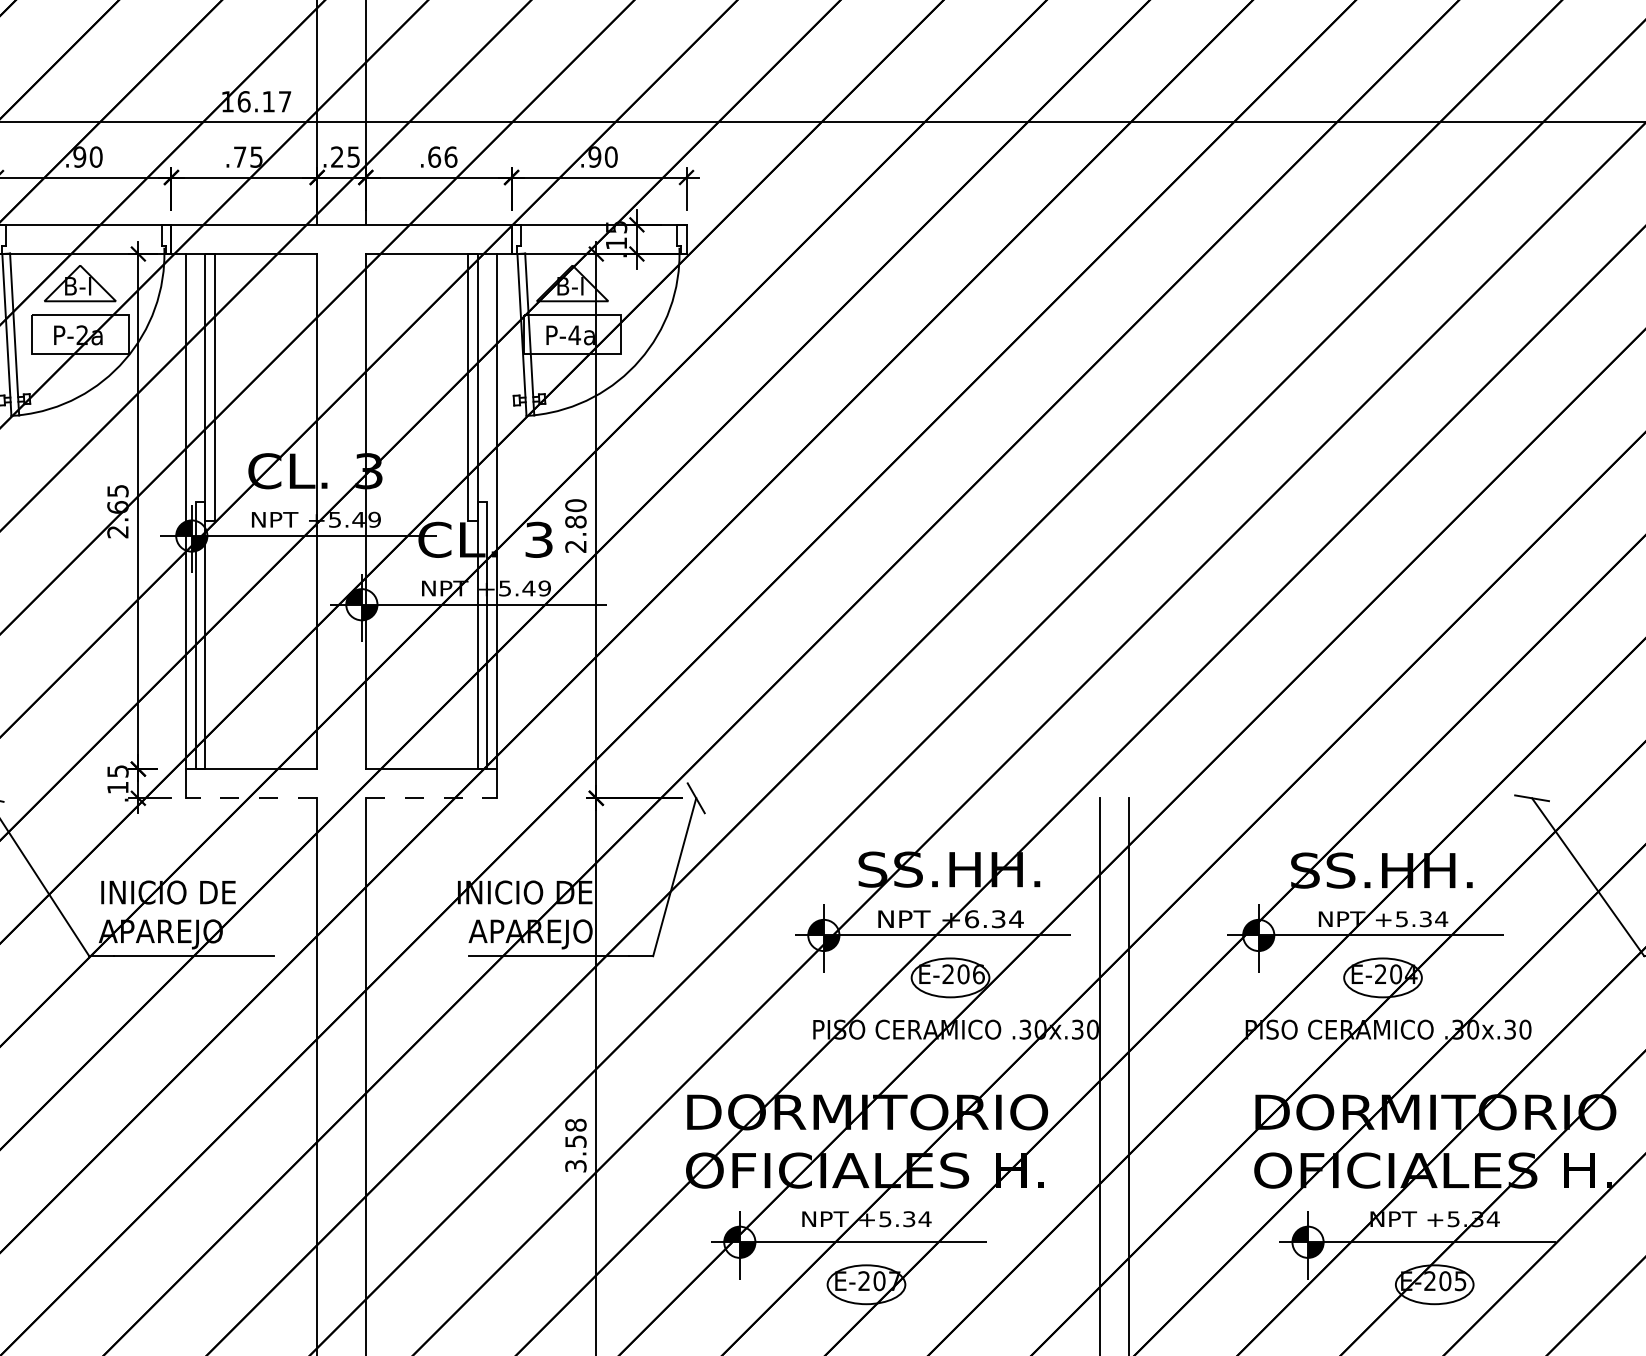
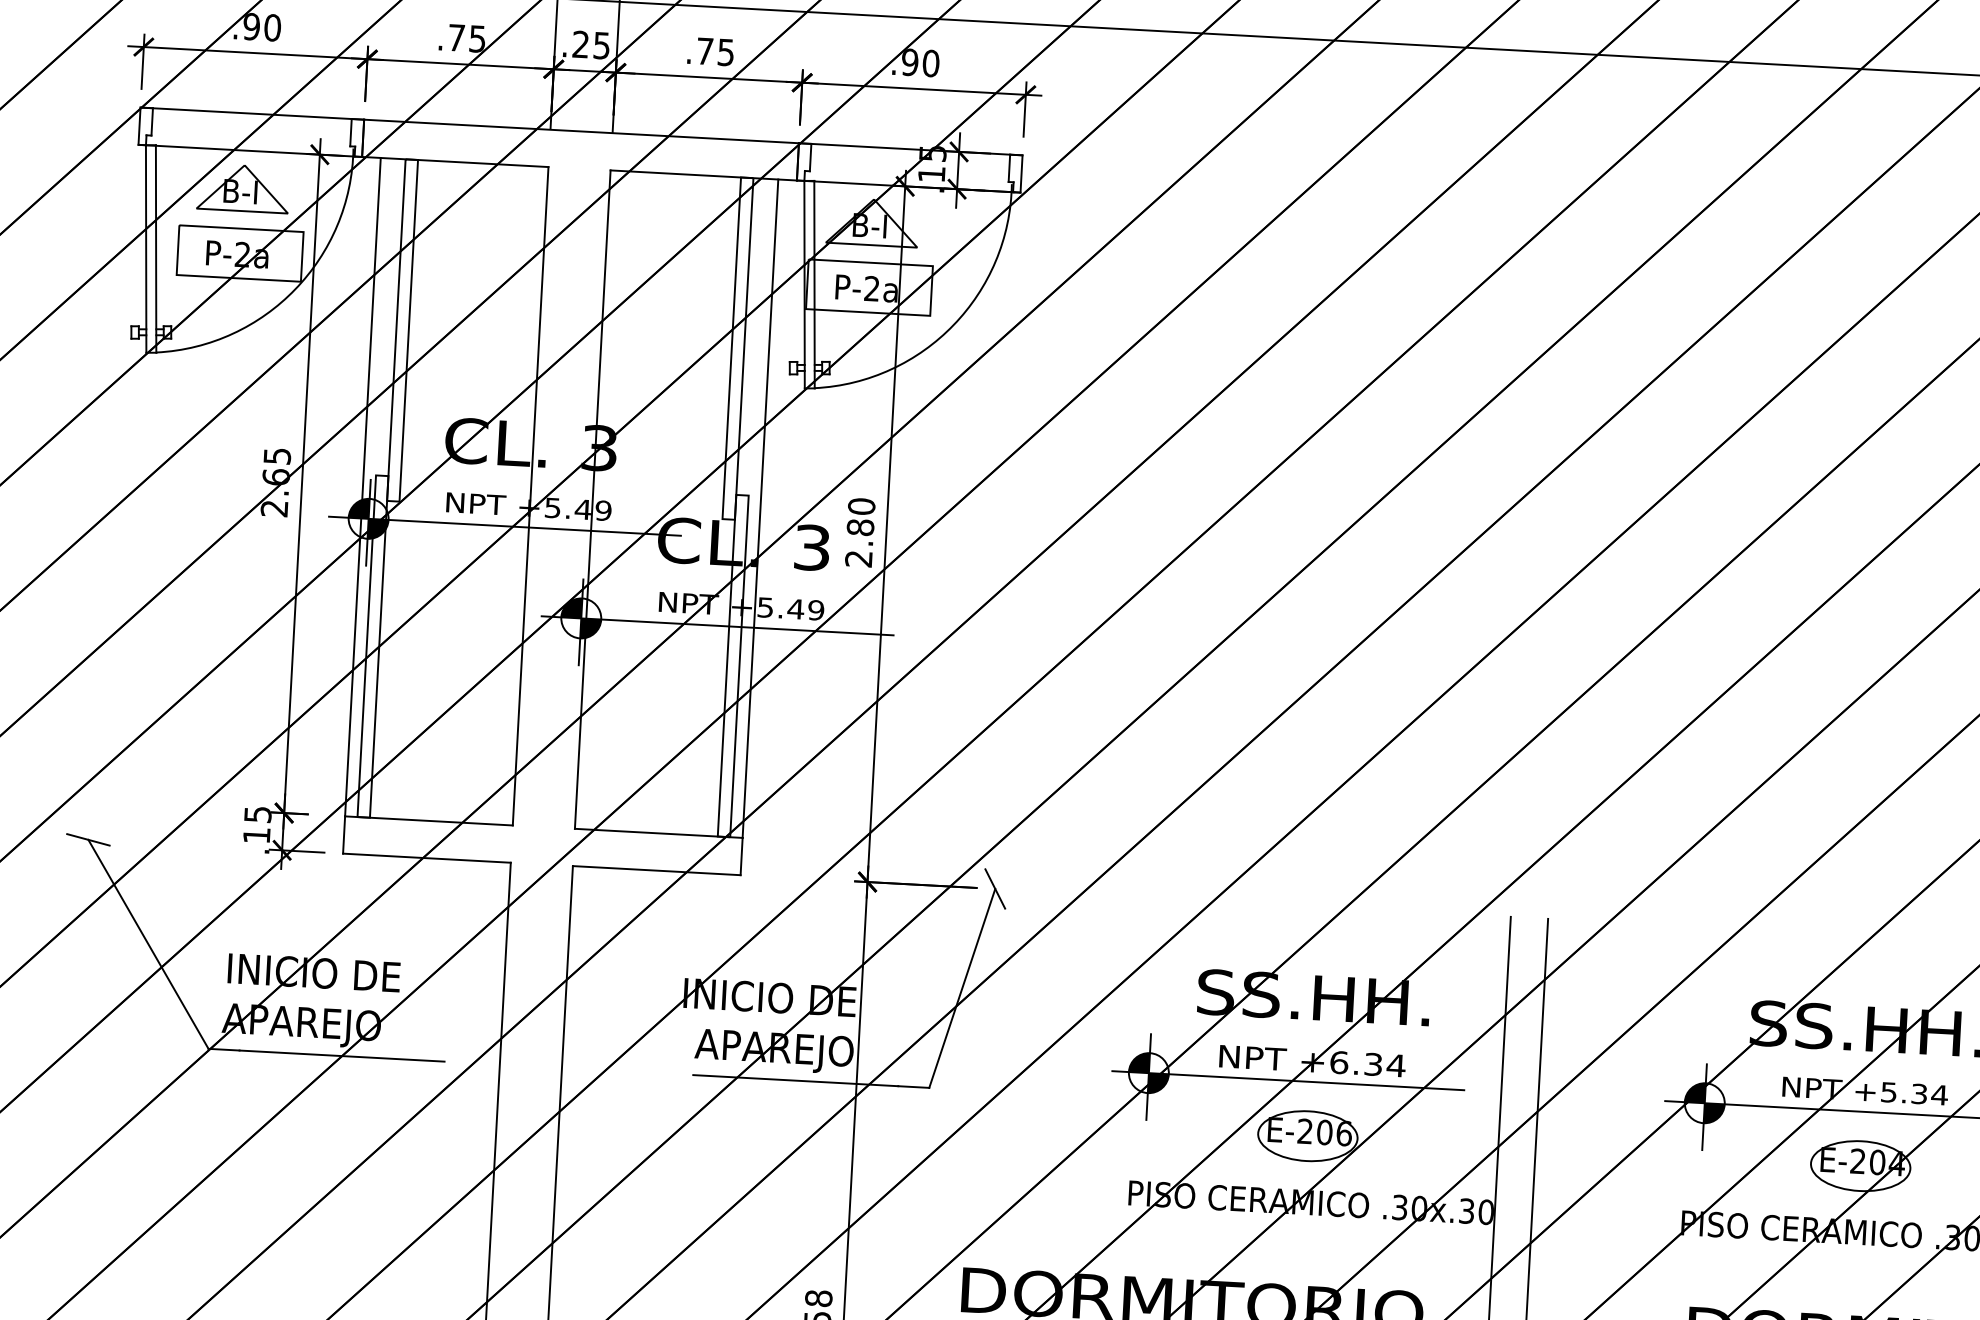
text: (442, 156) -> (715, 51), .66 -> .75
text: (574, 334) -> (871, 287), P-4a -> P-2a
line: (251, 798) -> (426, 858), dashed -> solid
line: (431, 798) -> (656, 870), dashed -> solid

